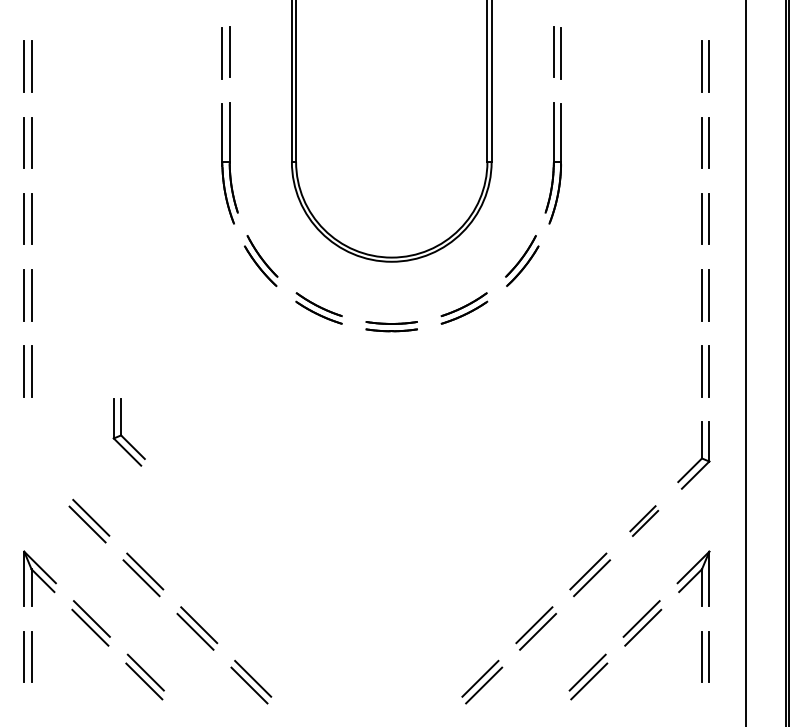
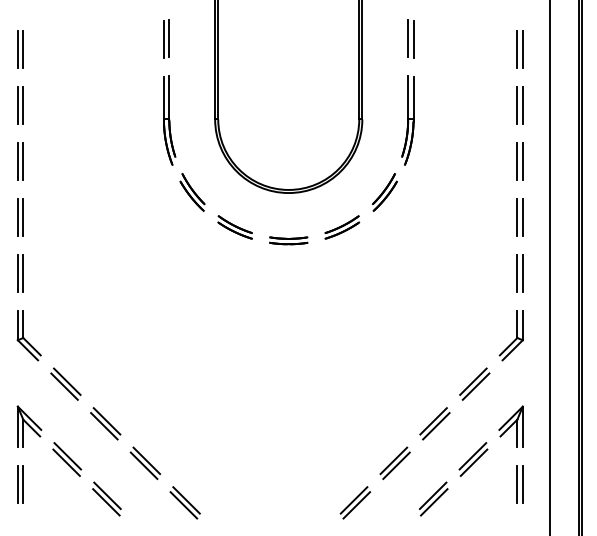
part: (128, 432) -> (28, 335), moved
part: (643, 520) -> (474, 383), size x1.43

